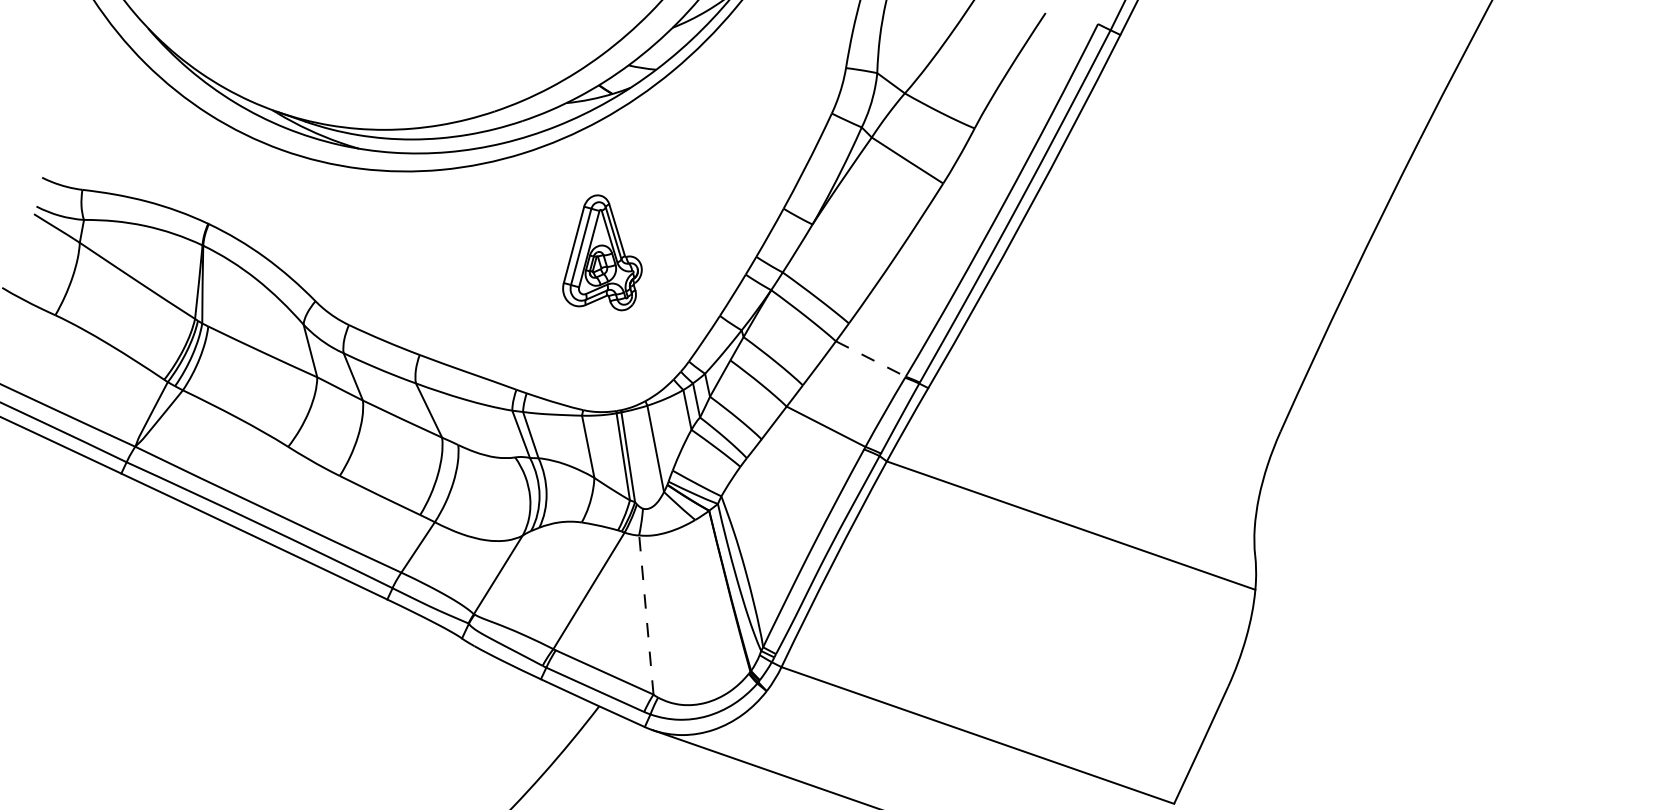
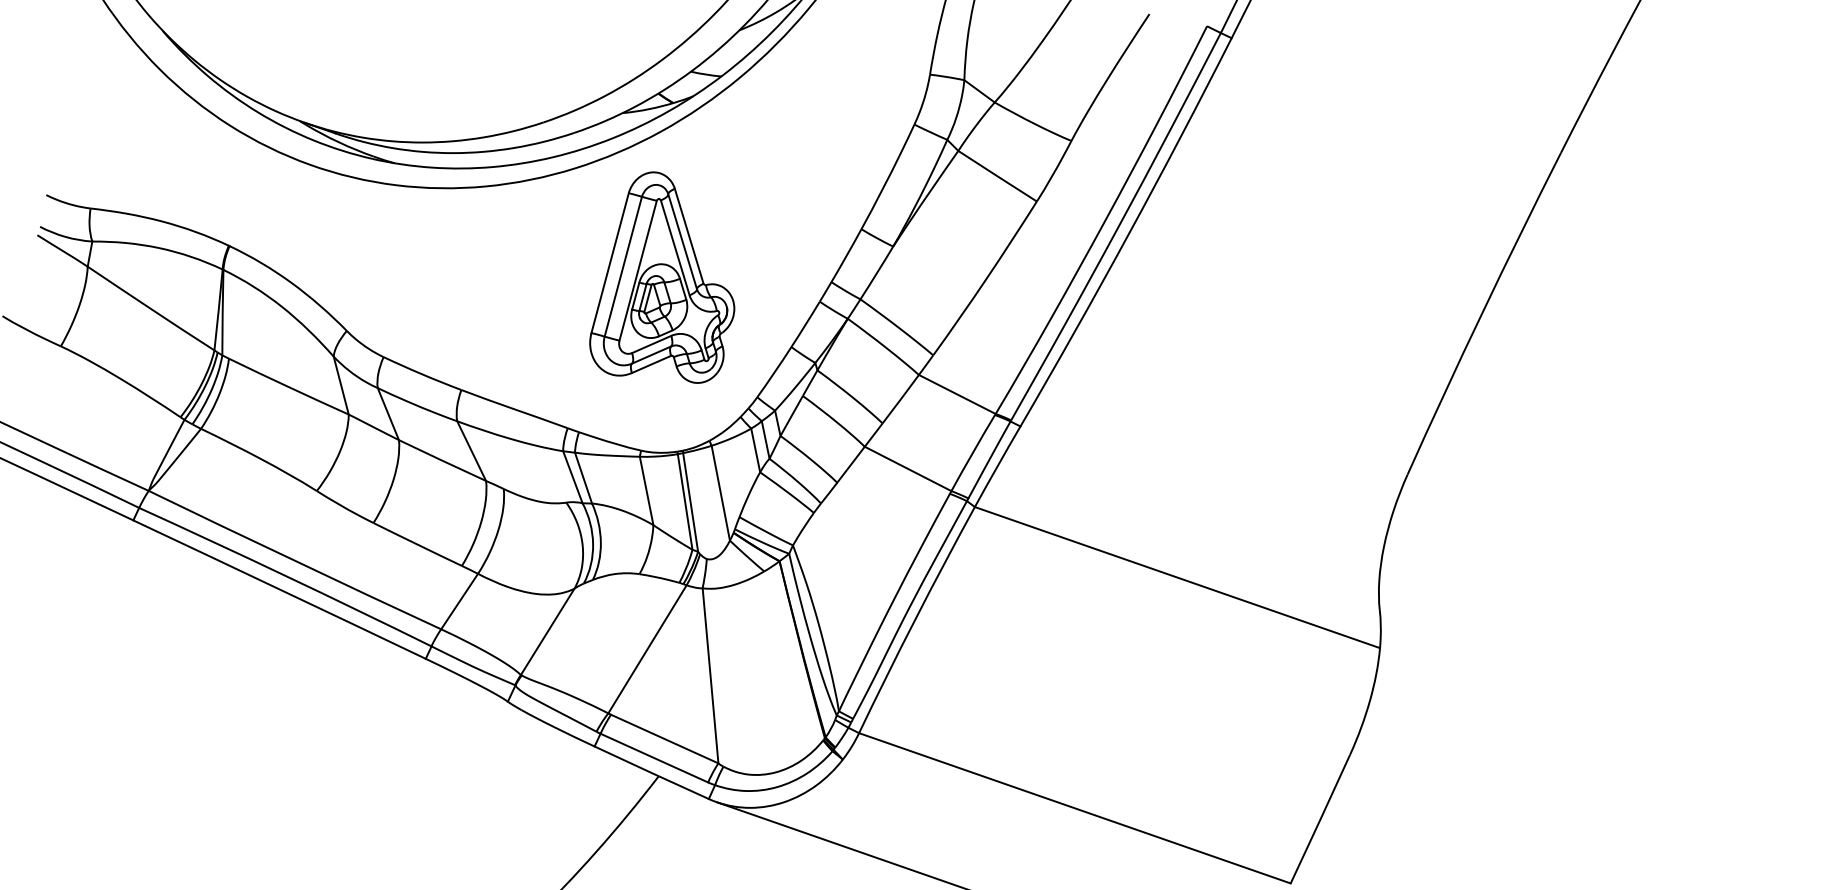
part: (602, 252) -> (662, 277), size x1.67
line: (871, 359) -> (958, 394), dashed -> solid
line: (646, 615) -> (710, 676), dashed -> solid

